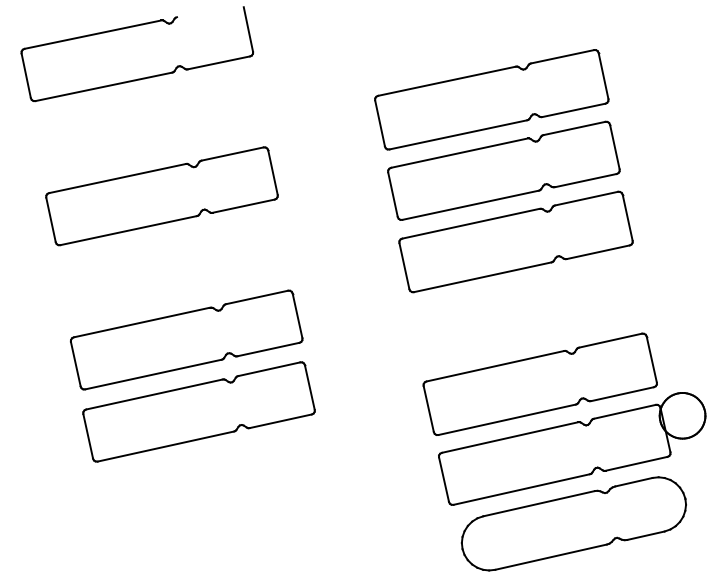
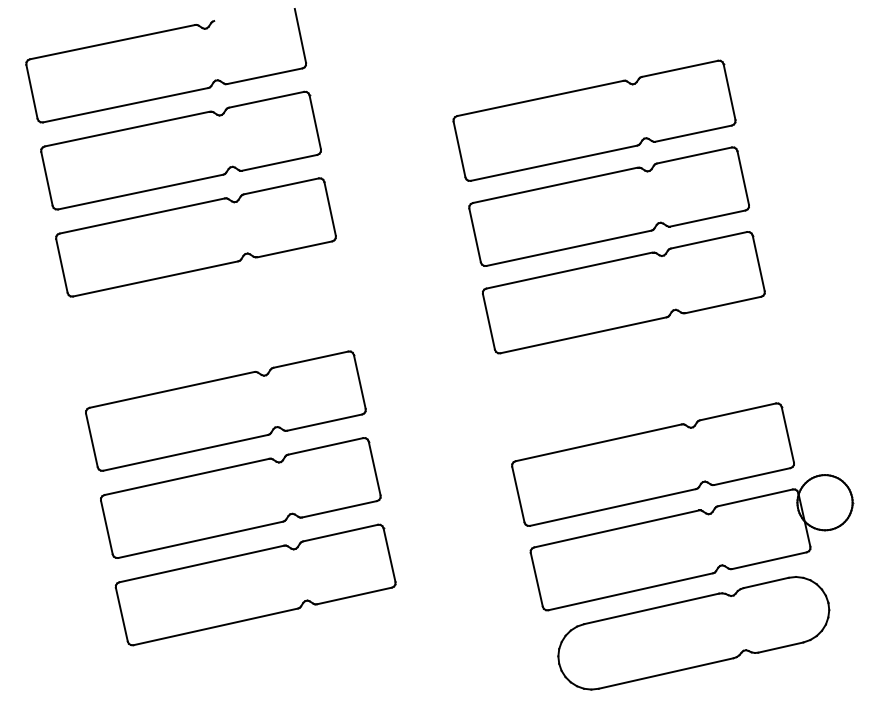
part: (149, 124) -> (180, 150), added
part: (211, 483) -> (255, 584), added

